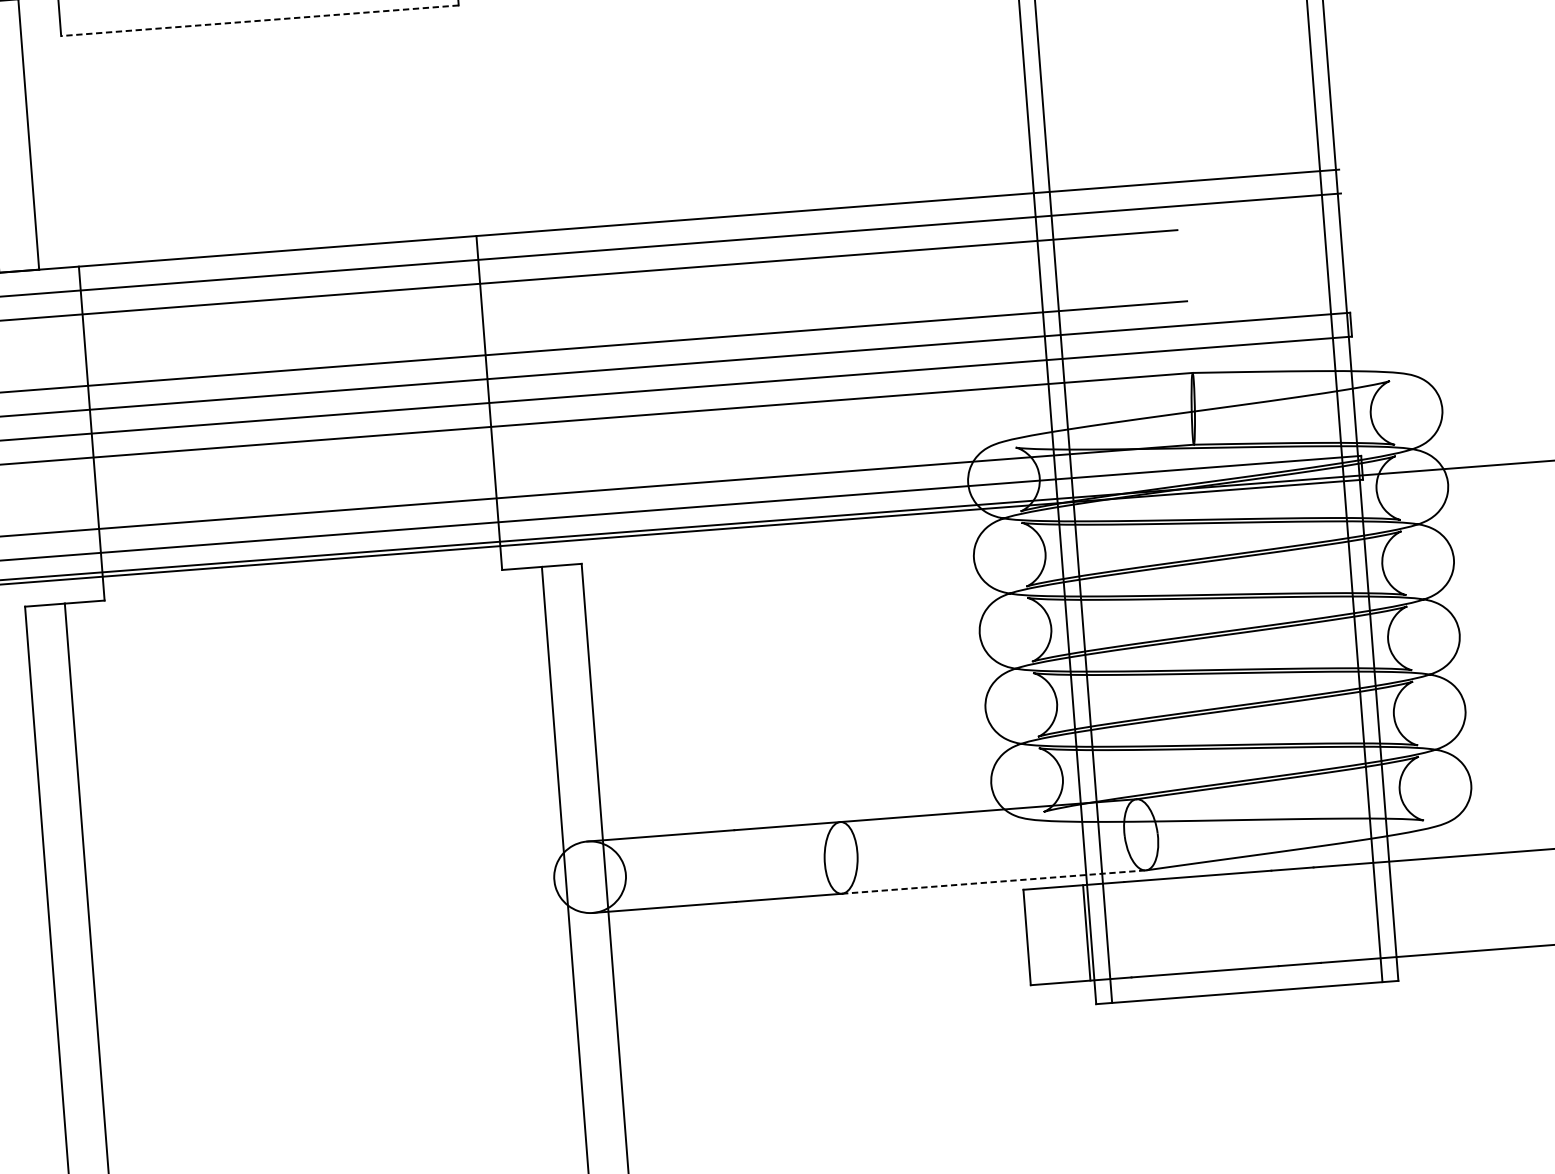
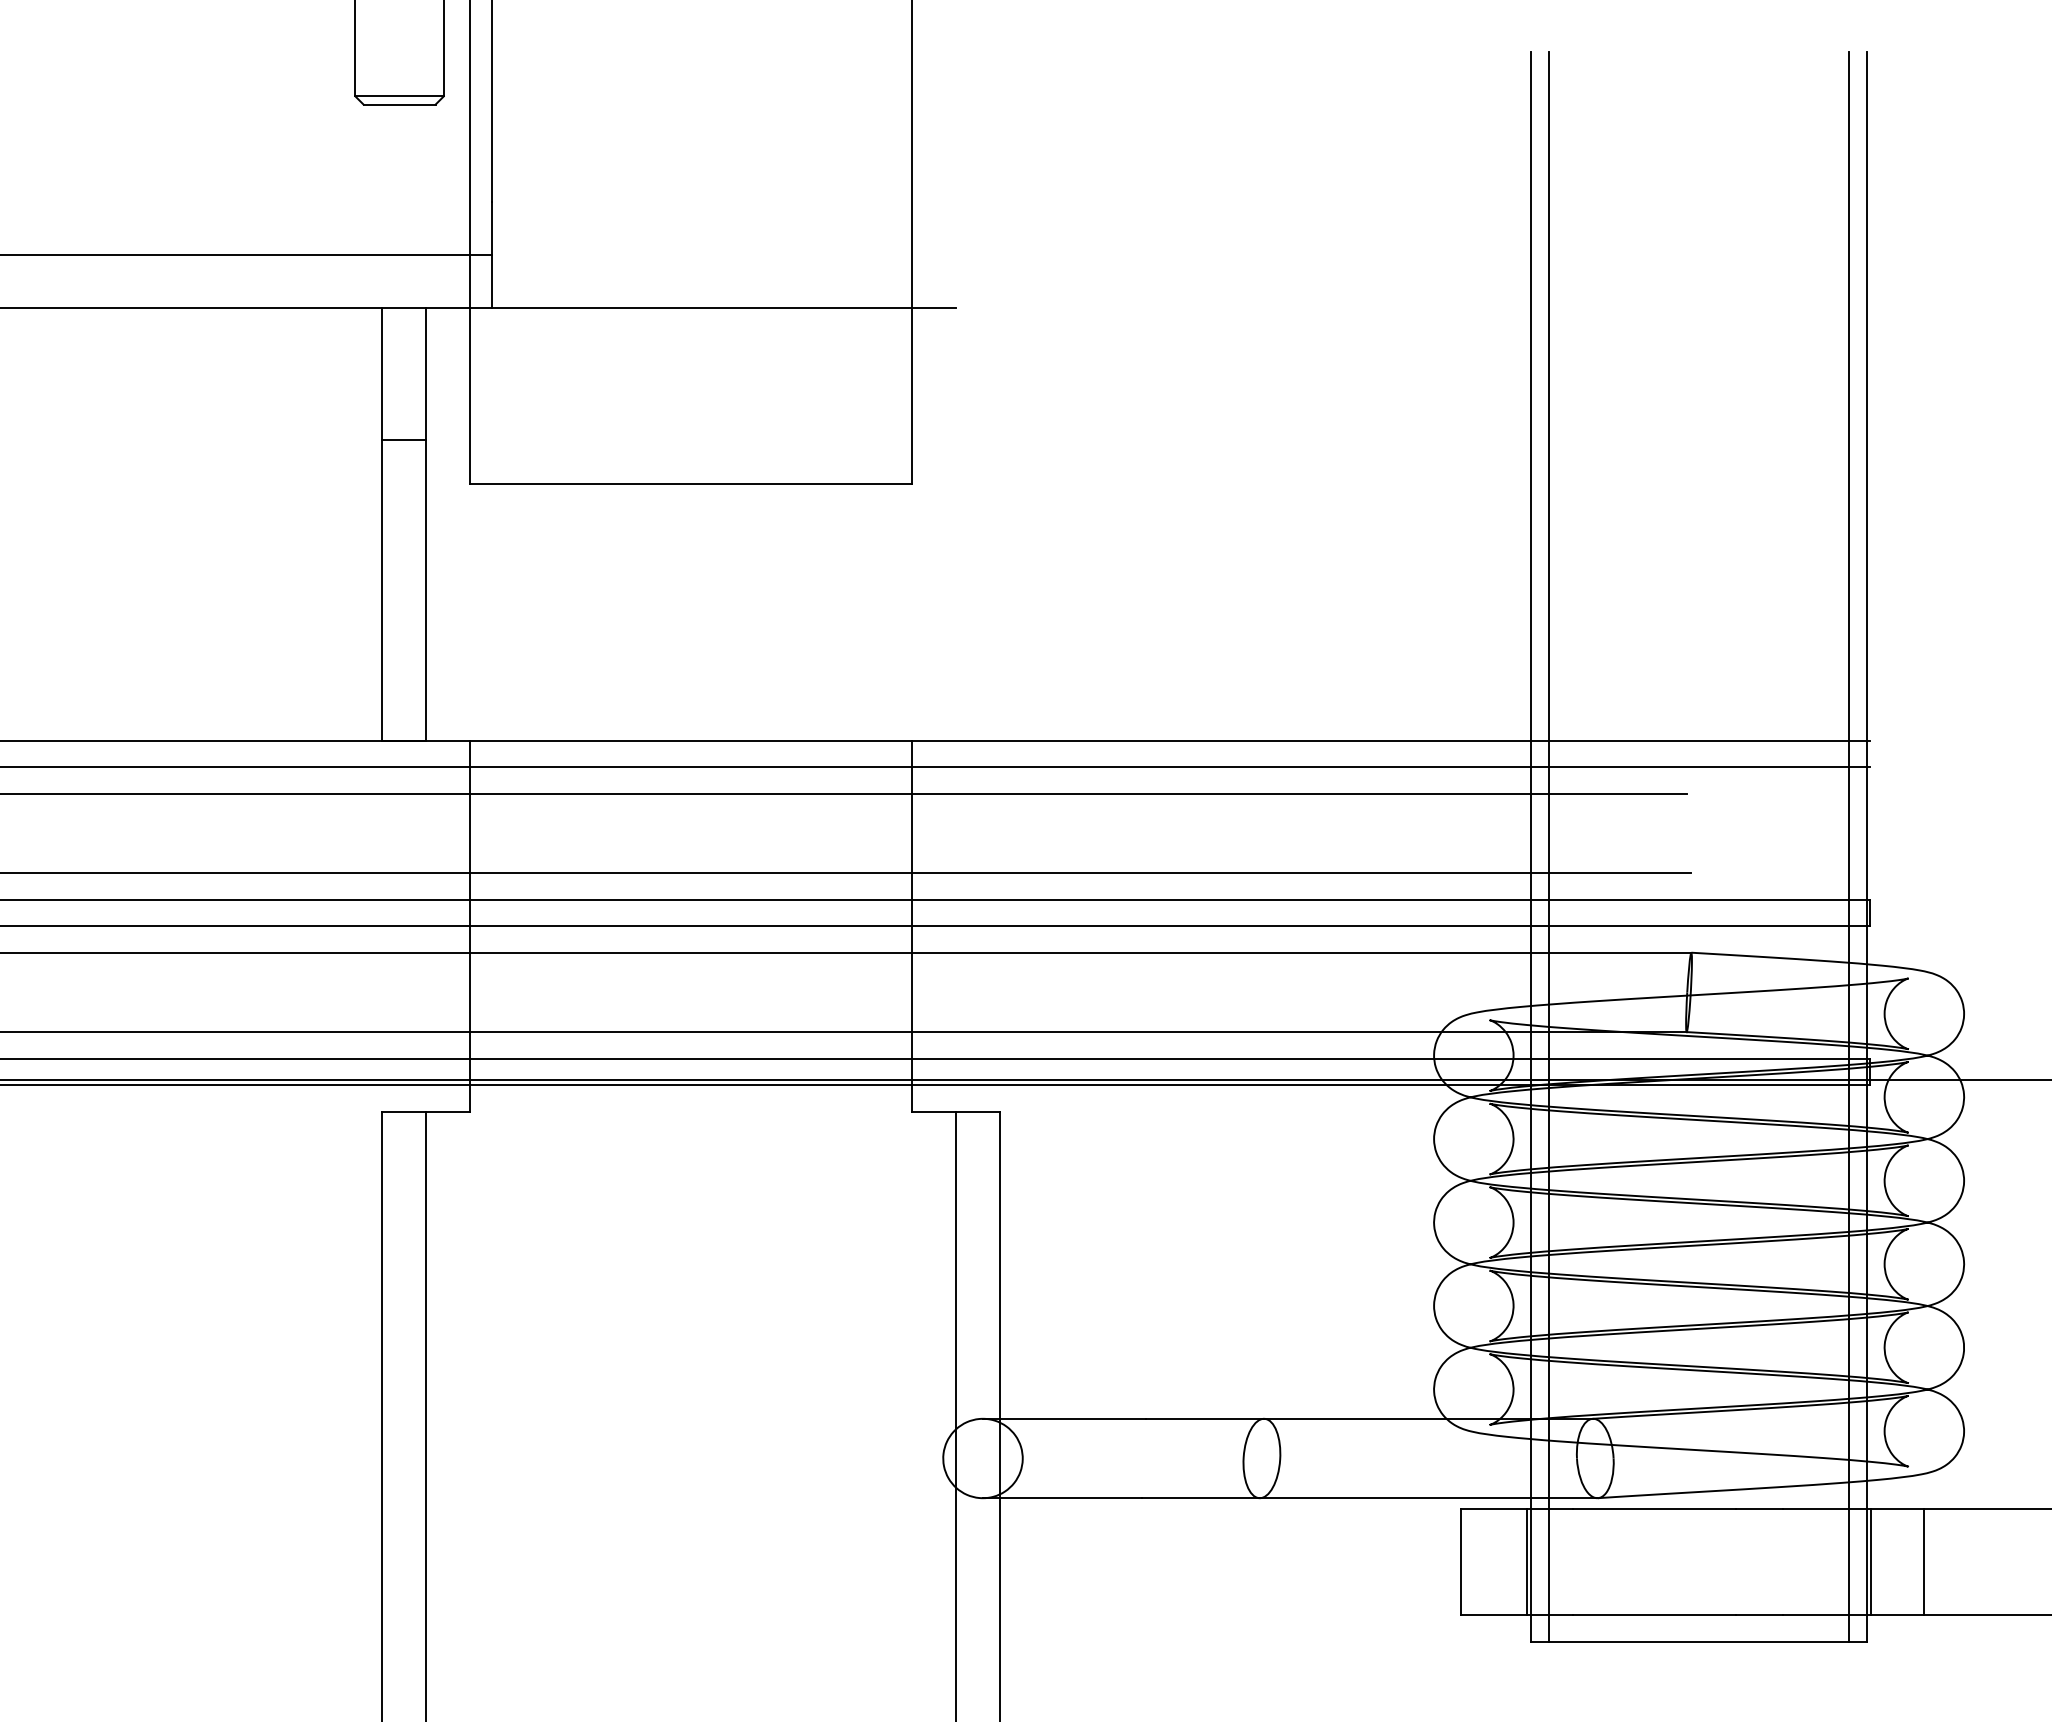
line: (260, 20) -> (691, 484), dashed -> solid
line: (993, 882) -> (1428, 1498), dashed -> solid
line: (1443, 905) -> (1923, 1562), added
line: (1396, 909) -> (1871, 1562), added

